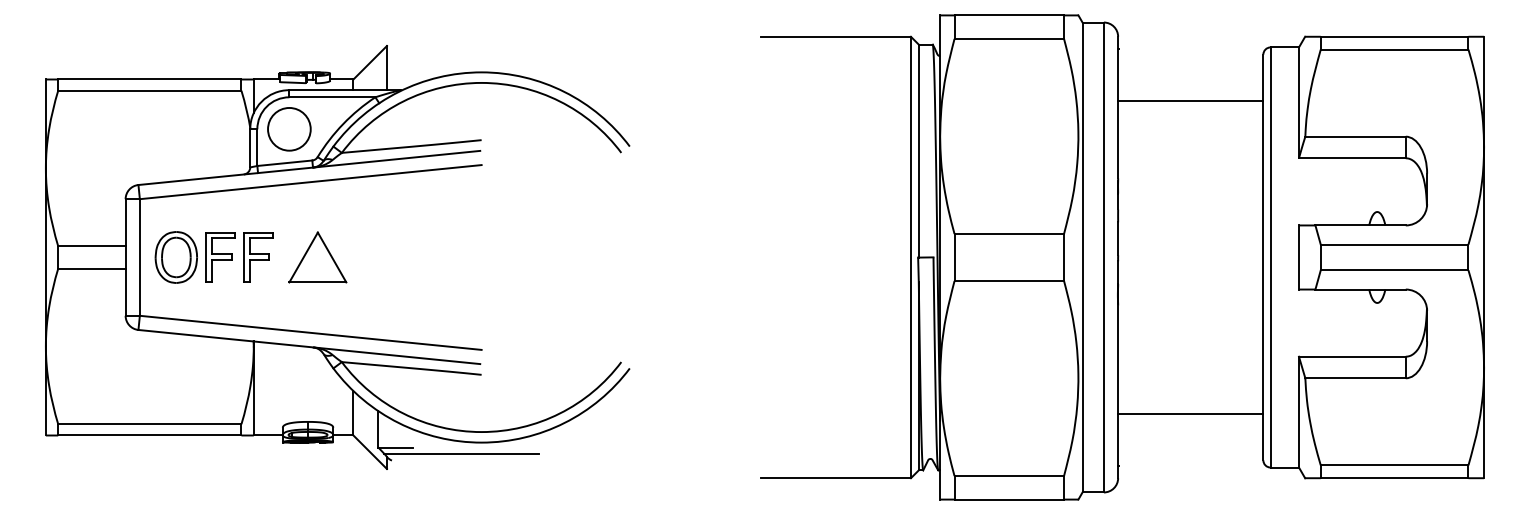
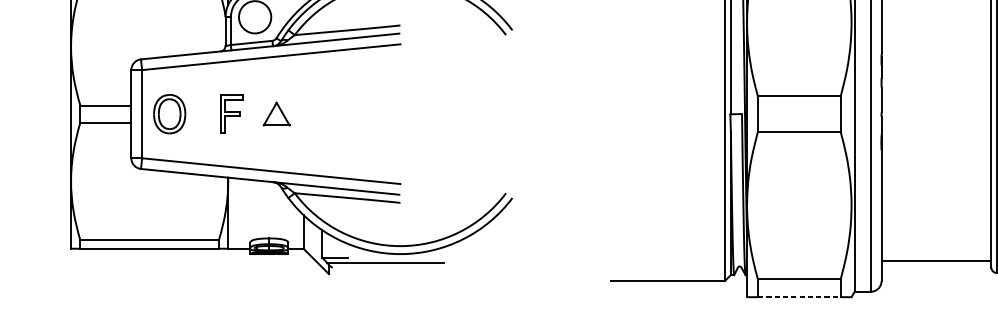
part: (220, 257) -> (203, 114), removed
part: (317, 257) -> (276, 114), size x0.6
line: (1190, 414) -> (936, 261), moved
line: (1009, 499) -> (799, 297), solid -> dashed

